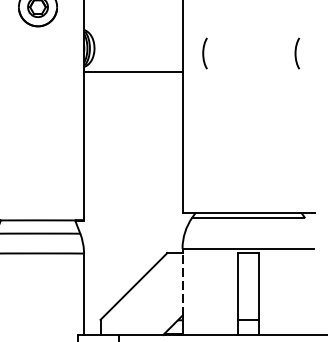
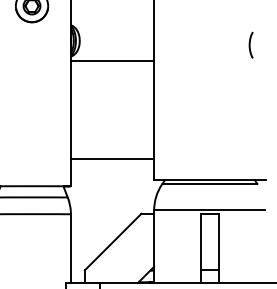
curve: (204, 52) -> (172, 44), removed
line: (133, 187) -> (112, 158), added
line: (182, 283) -> (154, 239), dashed -> solid

